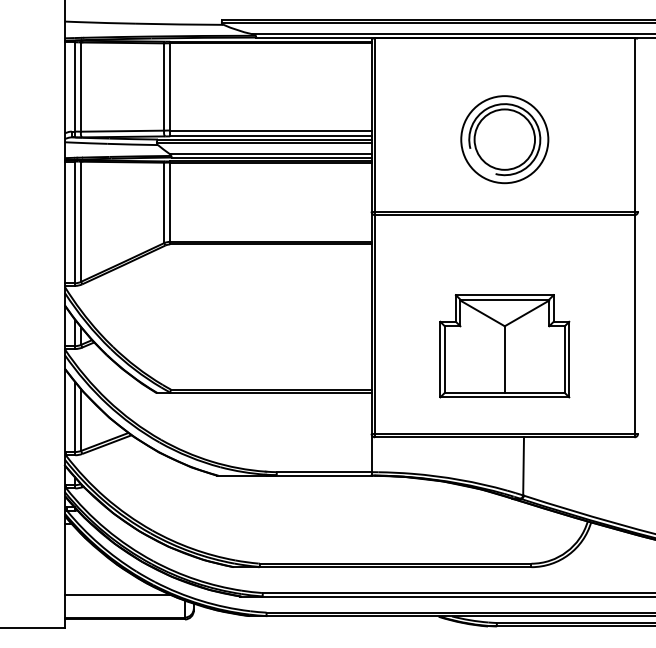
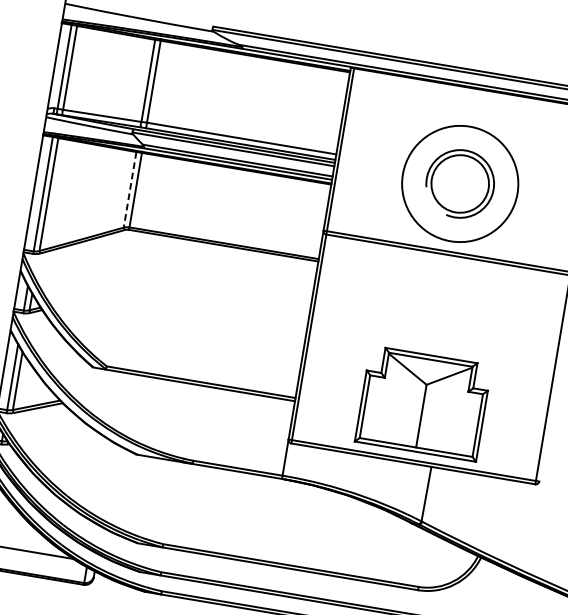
circle: (504, 139) -> (459, 183), size x1.4
line: (164, 203) -> (130, 190), solid -> dashed
part: (504, 346) -> (423, 403), moved

